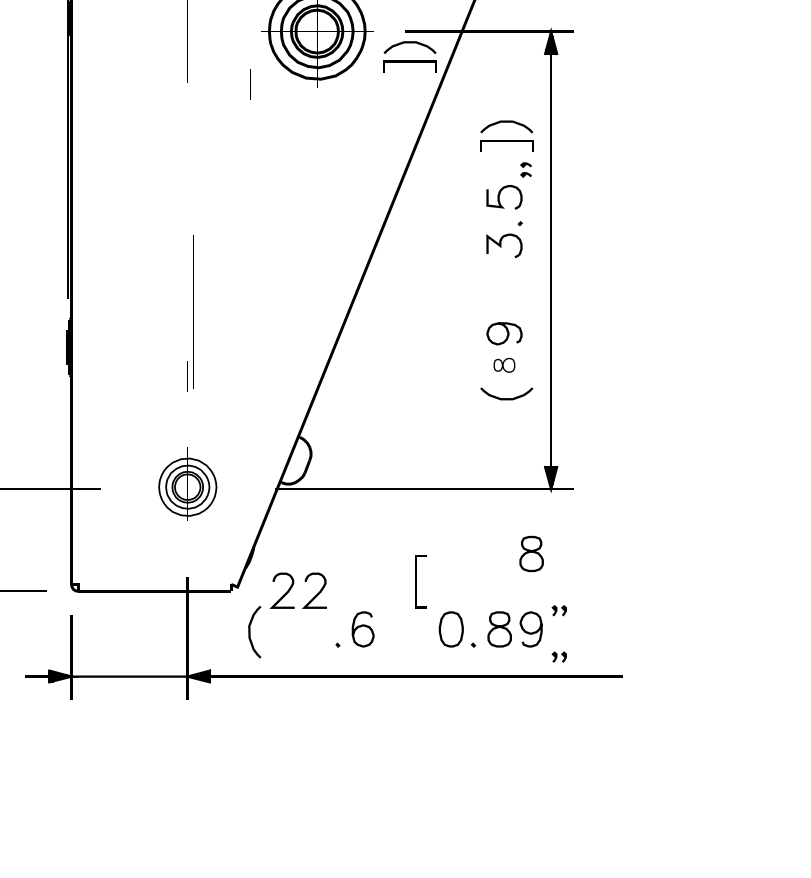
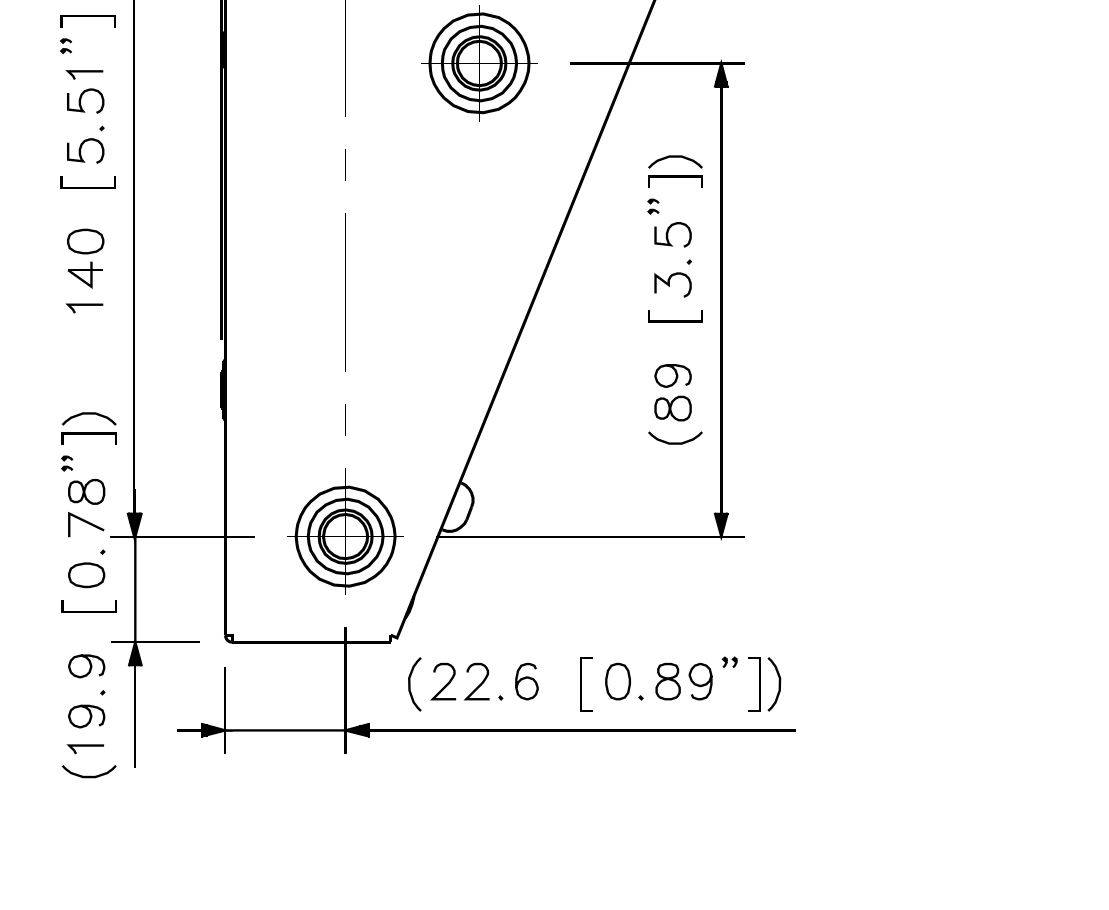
part: (410, 56) -> (575, 89), removed
line: (250, 83) -> (345, 164), moved
part: (526, 169) -> (653, 206), moved
line: (506, 280) -> (675, 320), added
line: (193, 312) -> (345, 292), moved
part: (503, 365) -> (672, 408), size x1.67
part: (187, 484) -> (345, 531), size x1.67
part: (531, 553) -> (700, 603), removed
line: (415, 581) -> (581, 684), moved
part: (293, 586) -> (454, 677), moved
part: (592, 632) -> (764, 684), added
part: (559, 656) -> (729, 709), removed

